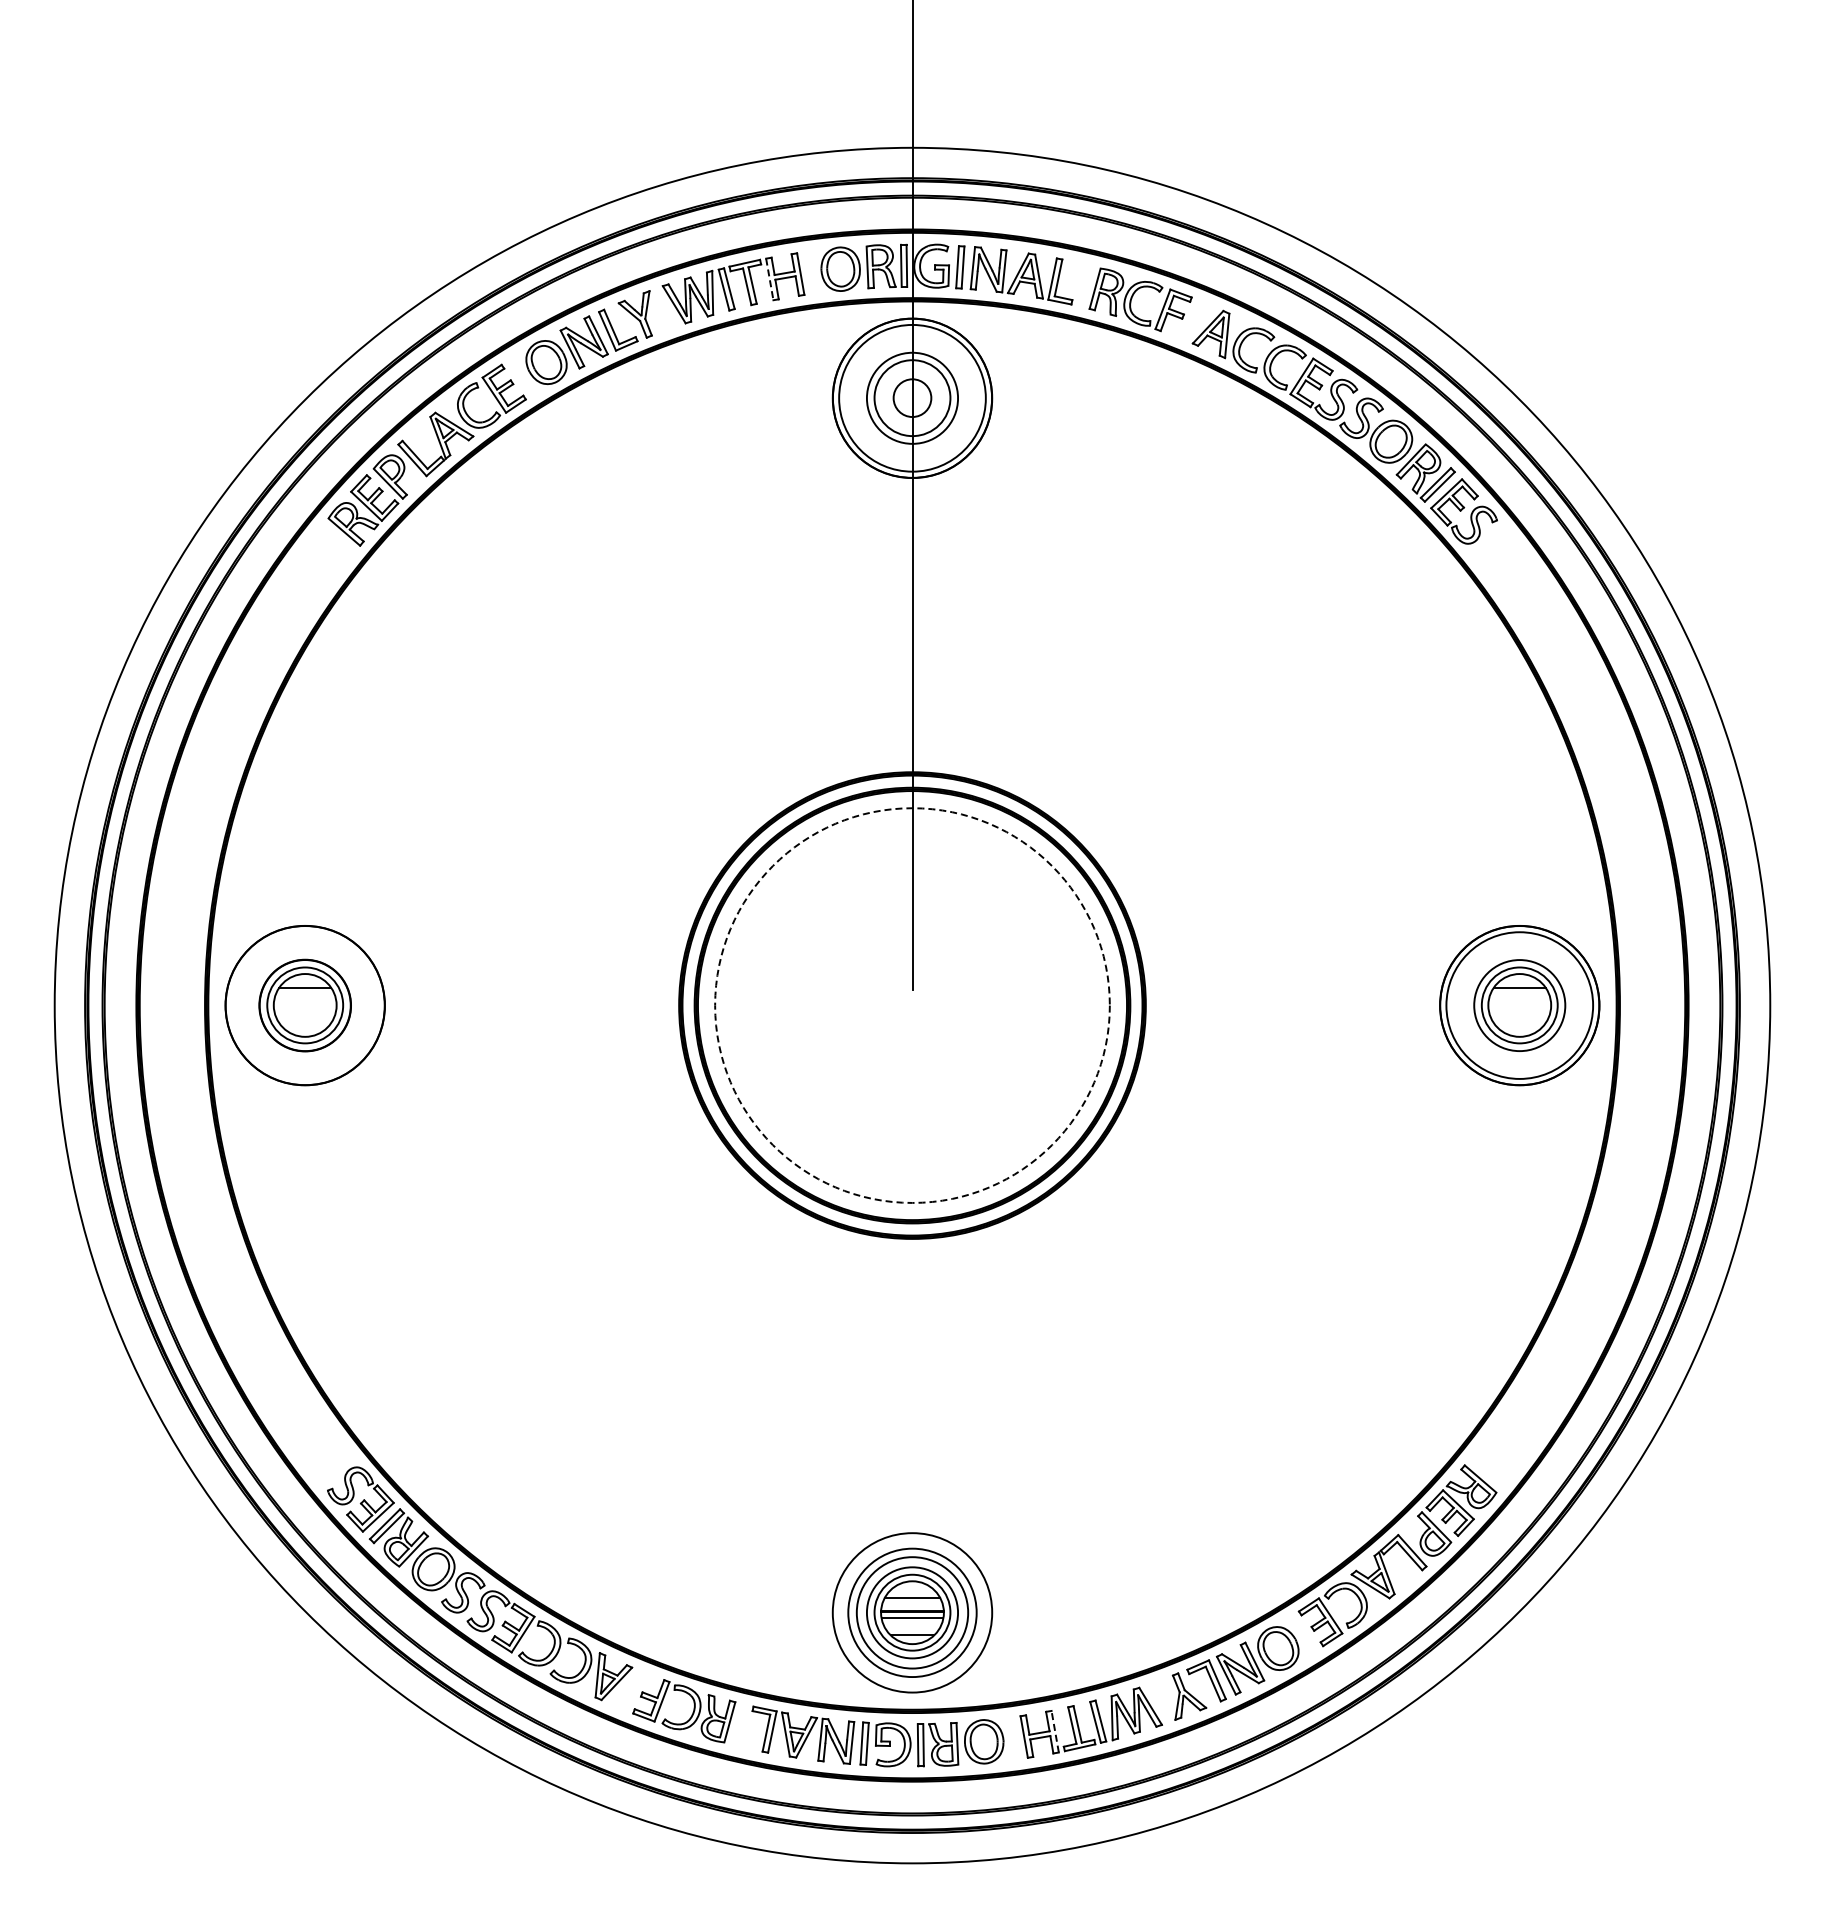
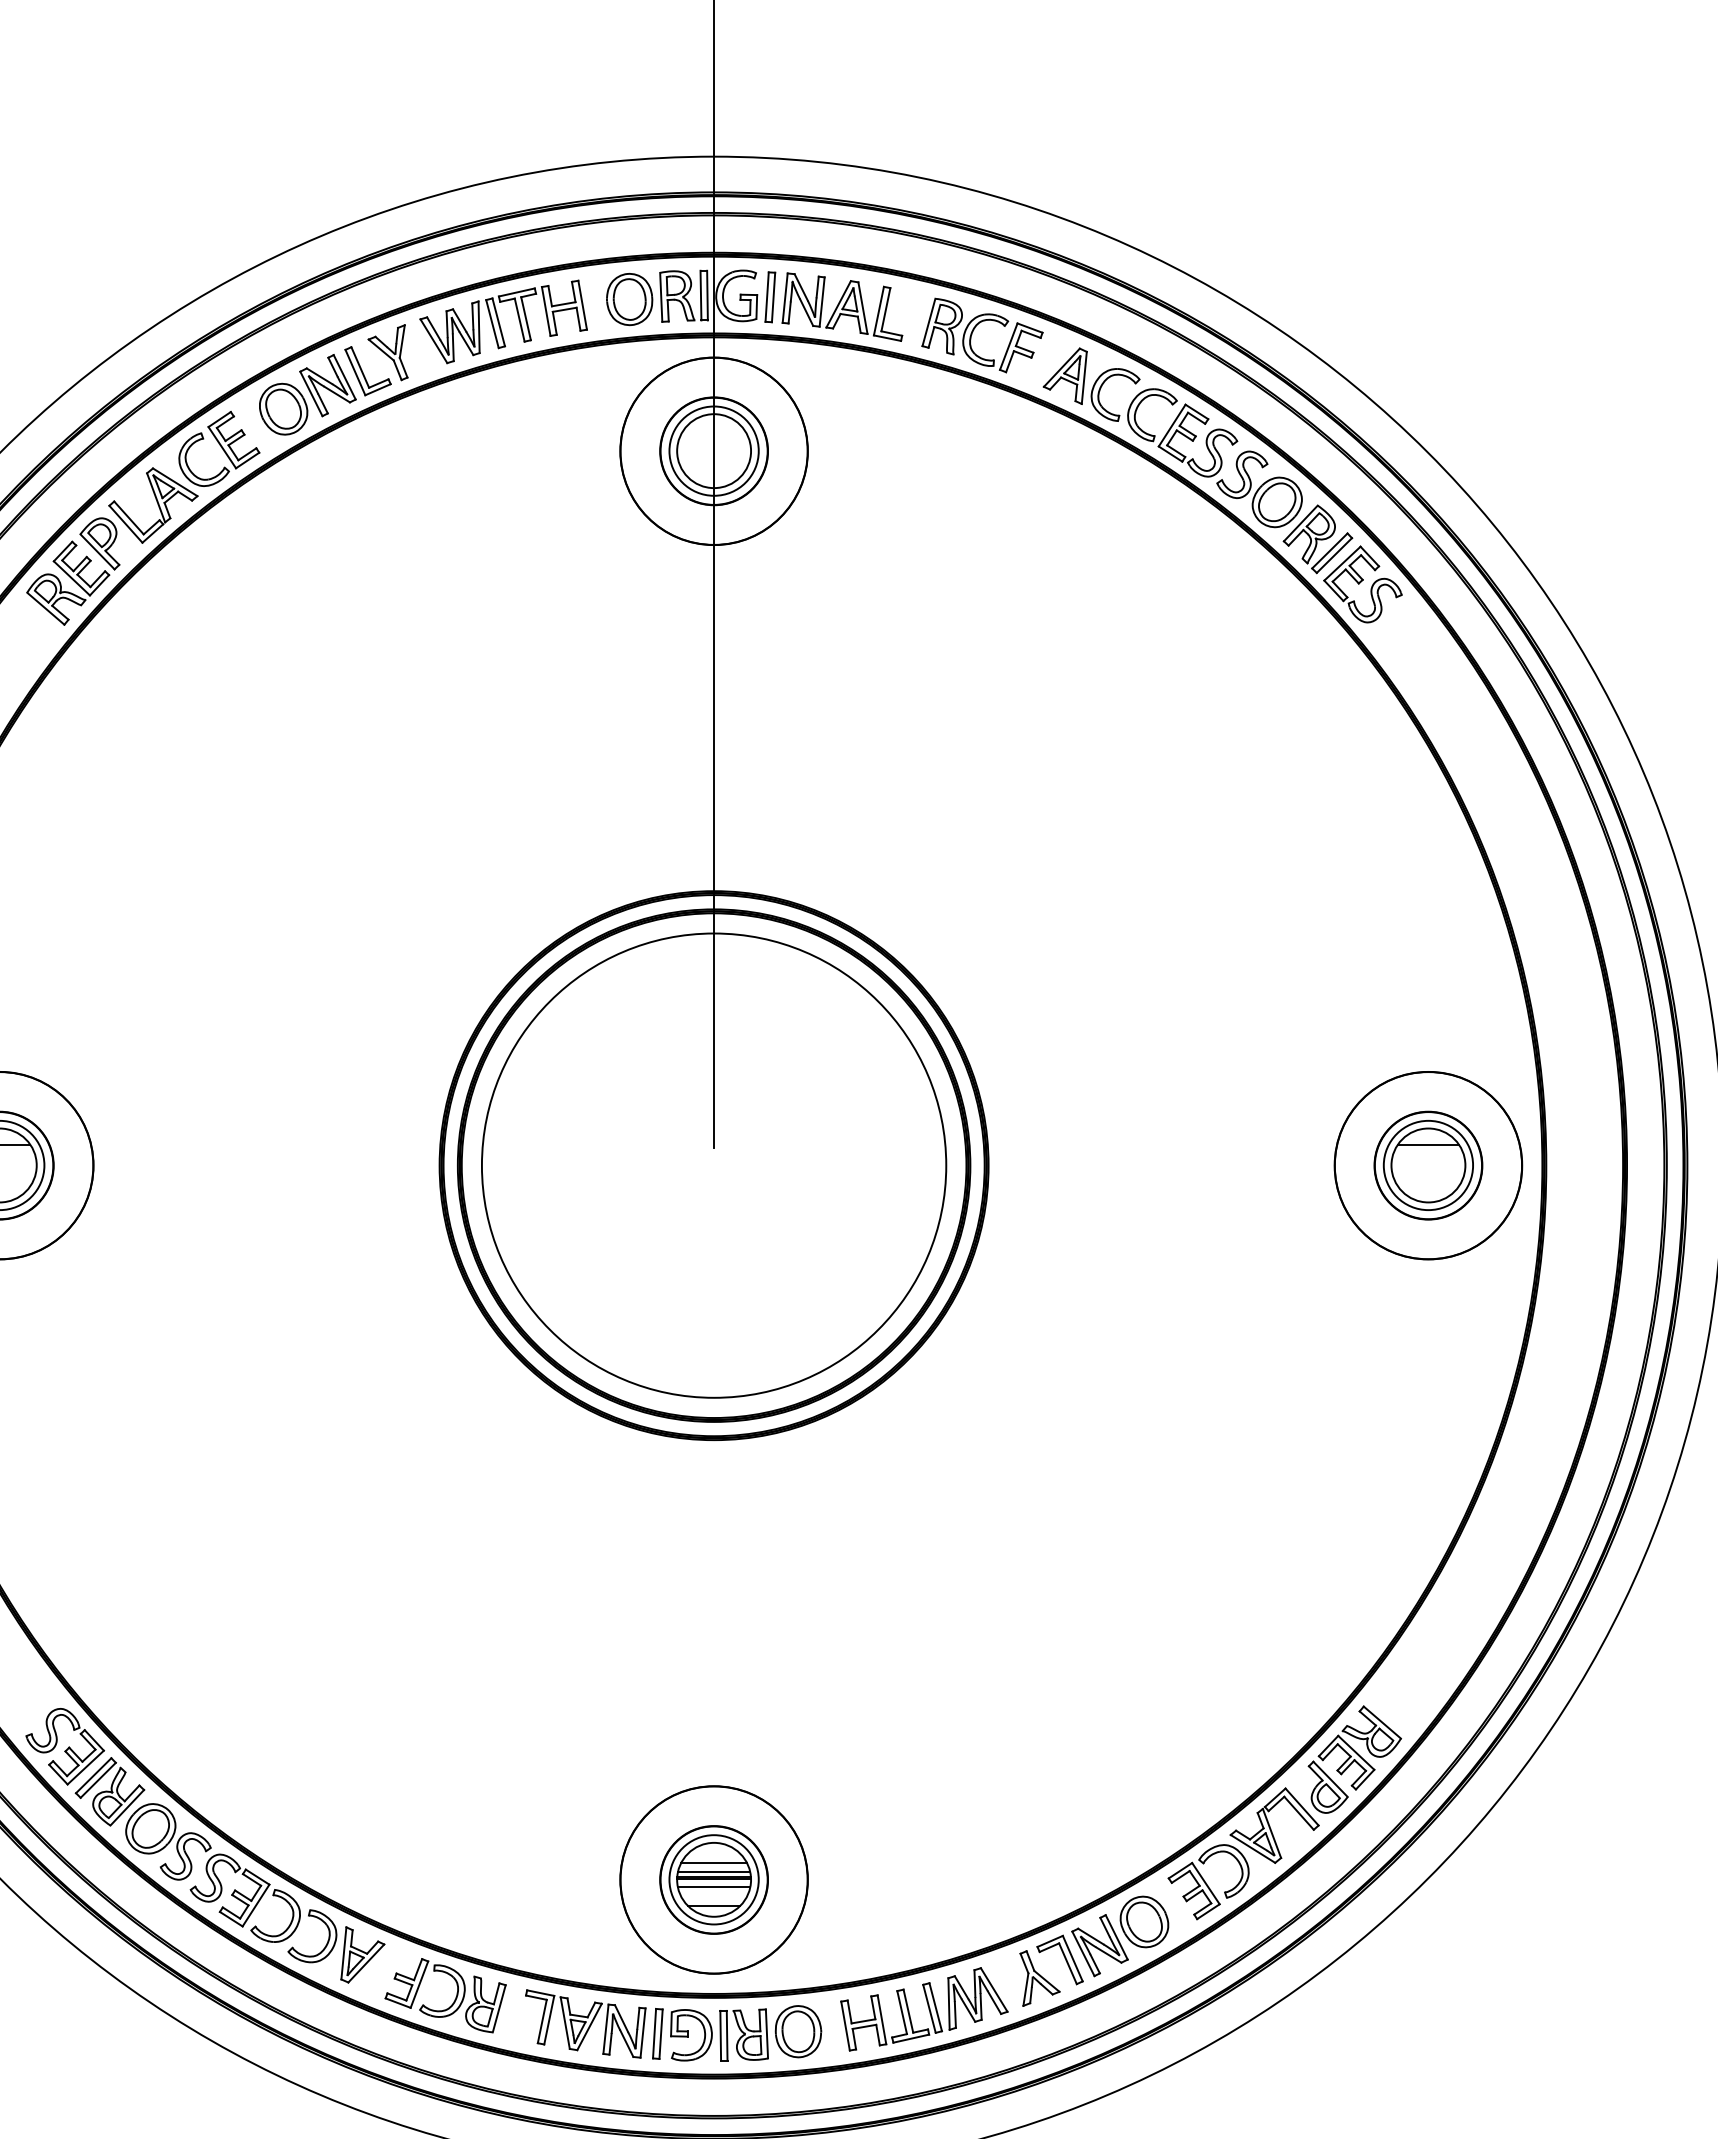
line: (769, 279) -> (545, 311), dashed -> solid
circle: (912, 397) -> (714, 450), size x1.67
circle: (912, 398) -> (714, 451), size x0.62
circle: (912, 1005) -> (714, 1165), dashed -> solid
circle: (1519, 1005) -> (1428, 1165), size x0.62
line: (912, 1606) -> (714, 1872), added
circle: (912, 1612) -> (714, 1879), size x0.71
circle: (912, 1612) -> (714, 1879), size x1.43
line: (1055, 1731) -> (882, 2019), dashed -> solid

